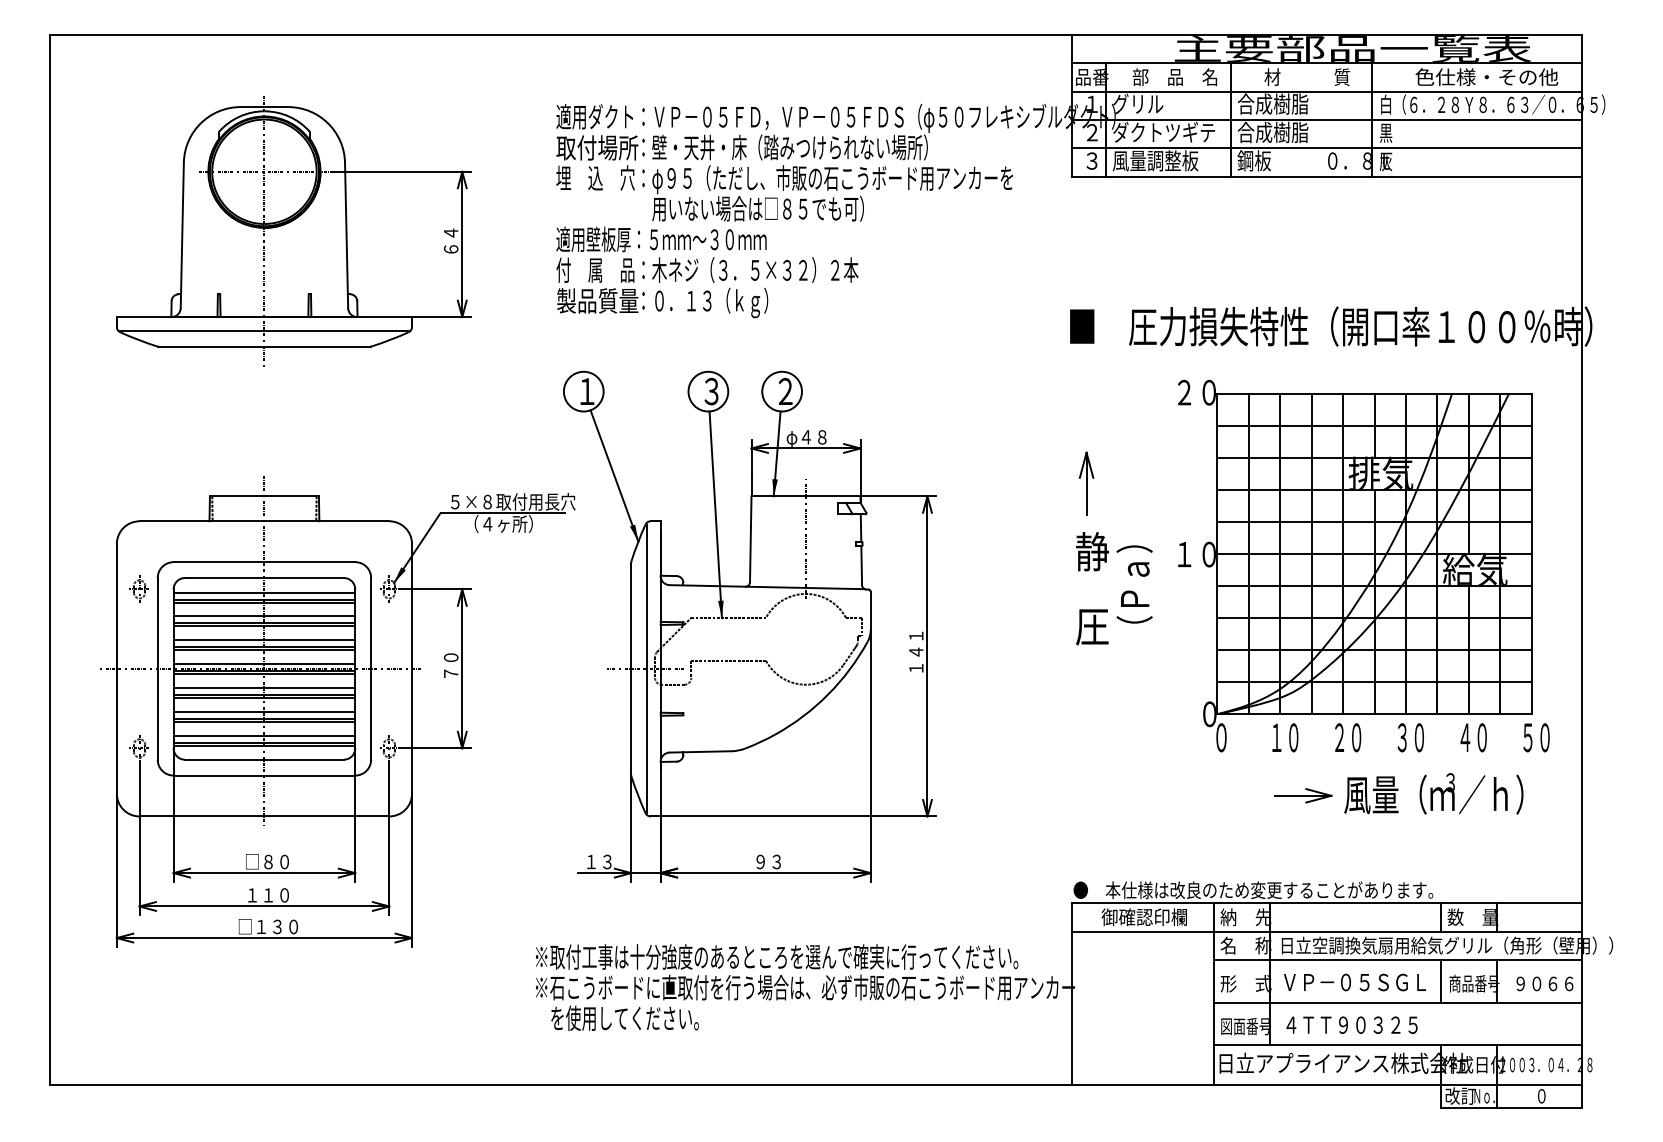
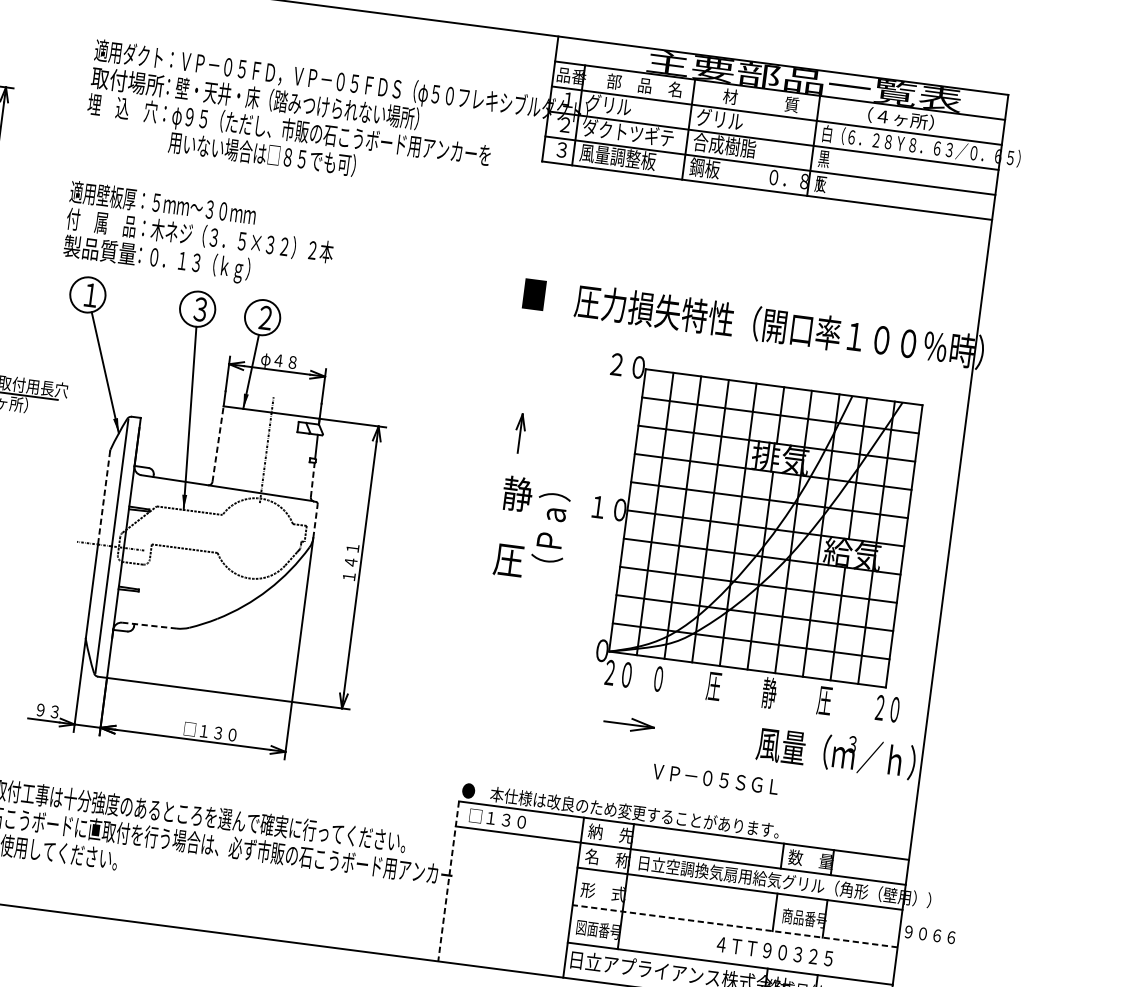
text: (1486, 77) -> (918, 121), 色仕様・その他 -> （４ヶ所）
text: (1272, 103) -> (727, 119), 合成樹脂 -> グリル
text: (707, 272) -> (199, 237), moved
part: (1086, 483) -> (520, 433), size x0.7
line: (750, 539) -> (217, 444), solid -> dashed
line: (861, 565) -> (312, 479), solid -> dashed
line: (870, 610) -> (315, 520), solid -> dashed
line: (631, 616) -> (104, 498), solid -> dashed
text: (1408, 736) -> (774, 693), ３０ -> 静
text: (1230, 737) -> (617, 673), ０ -> ２０
text: (1285, 737) -> (666, 679), １０ -> ０
text: (1527, 737) -> (879, 707), ５０ -> ２０
text: (1346, 738) -> (720, 687), ２０ -> 圧
text: (1471, 738) -> (830, 702), ４０ -> 圧
line: (700, 751) -> (149, 625), solid -> dashed
text: (1433, 793) -> (836, 752), moved
part: (1303, 795) -> (629, 724), moved
text: (591, 861) -> (40, 709), １３ -> ９３
text: (783, 861) -> (210, 731), ９３ -> □１３０
text: (1135, 917) -> (513, 821), 御確認印欄 -> □１３０
text: (1354, 982) -> (715, 779), moved
text: (1544, 983) -> (929, 934), moved
line: (1071, 994) -> (448, 881), solid -> dashed
line: (1397, 1002) -> (734, 926), solid -> dashed
text: (1351, 1024) -> (774, 950), moved

